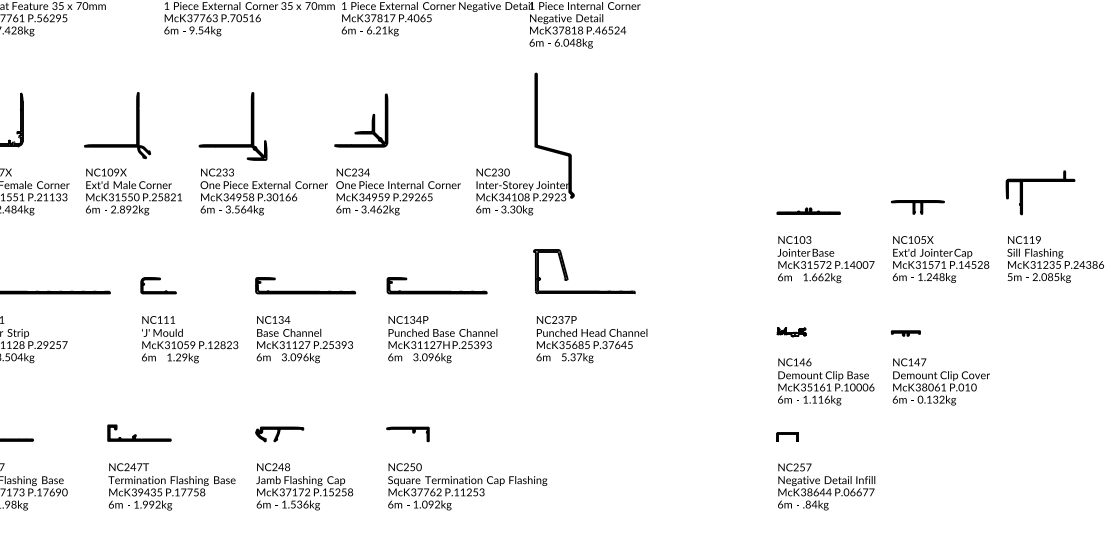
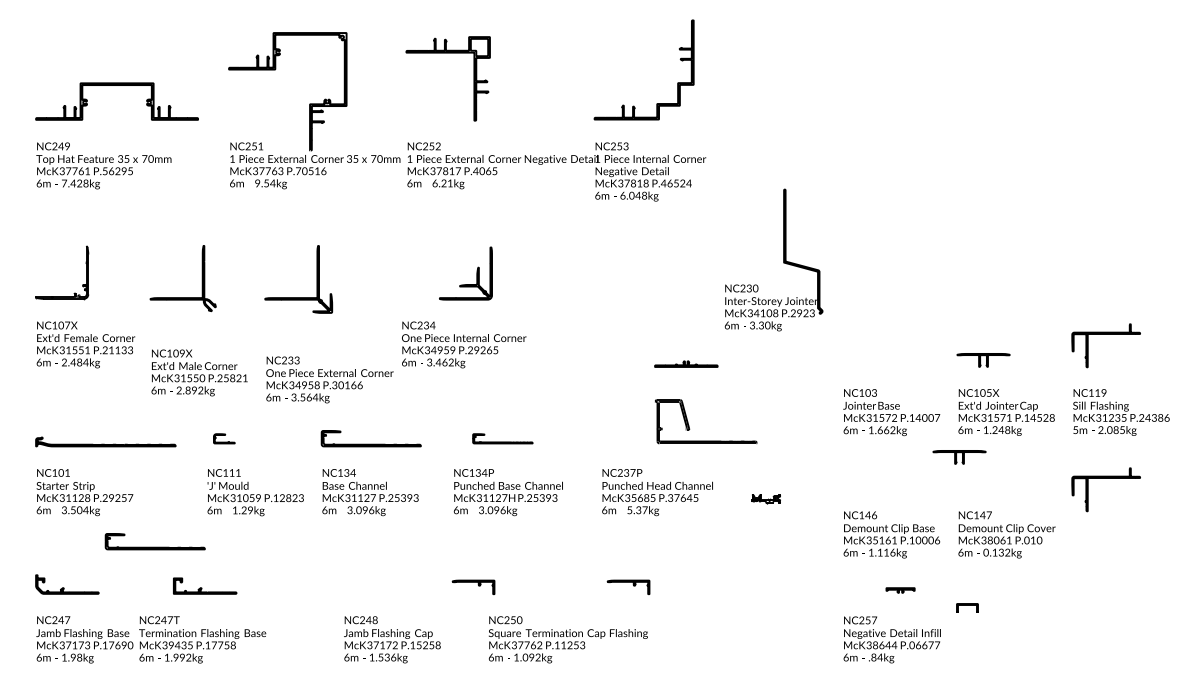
part: (371, 120) -> (476, 273), moved
part: (534, 143) -> (783, 259), moved
text: (133, 191) -> (199, 372), moved
text: (263, 191) -> (329, 379), moved
part: (808, 210) -> (686, 363), moved
part: (567, 275) -> (689, 425), moved
part: (158, 285) -> (224, 438), size x0.6
part: (436, 285) -> (502, 438), size x0.6
part: (893, 304) -> (959, 457), added
part: (1039, 325) -> (1105, 478), added
part: (790, 332) -> (765, 499), moved
part: (905, 333) -> (900, 590), moved
part: (88, 388) -> (154, 541), added
part: (278, 434) -> (344, 587), removed
part: (562, 434) -> (628, 587), added
part: (787, 436) -> (967, 607), moved
text: (171, 486) -> (202, 639), moved
text: (304, 486) -> (392, 639), moved
text: (466, 486) -> (567, 639), moved

